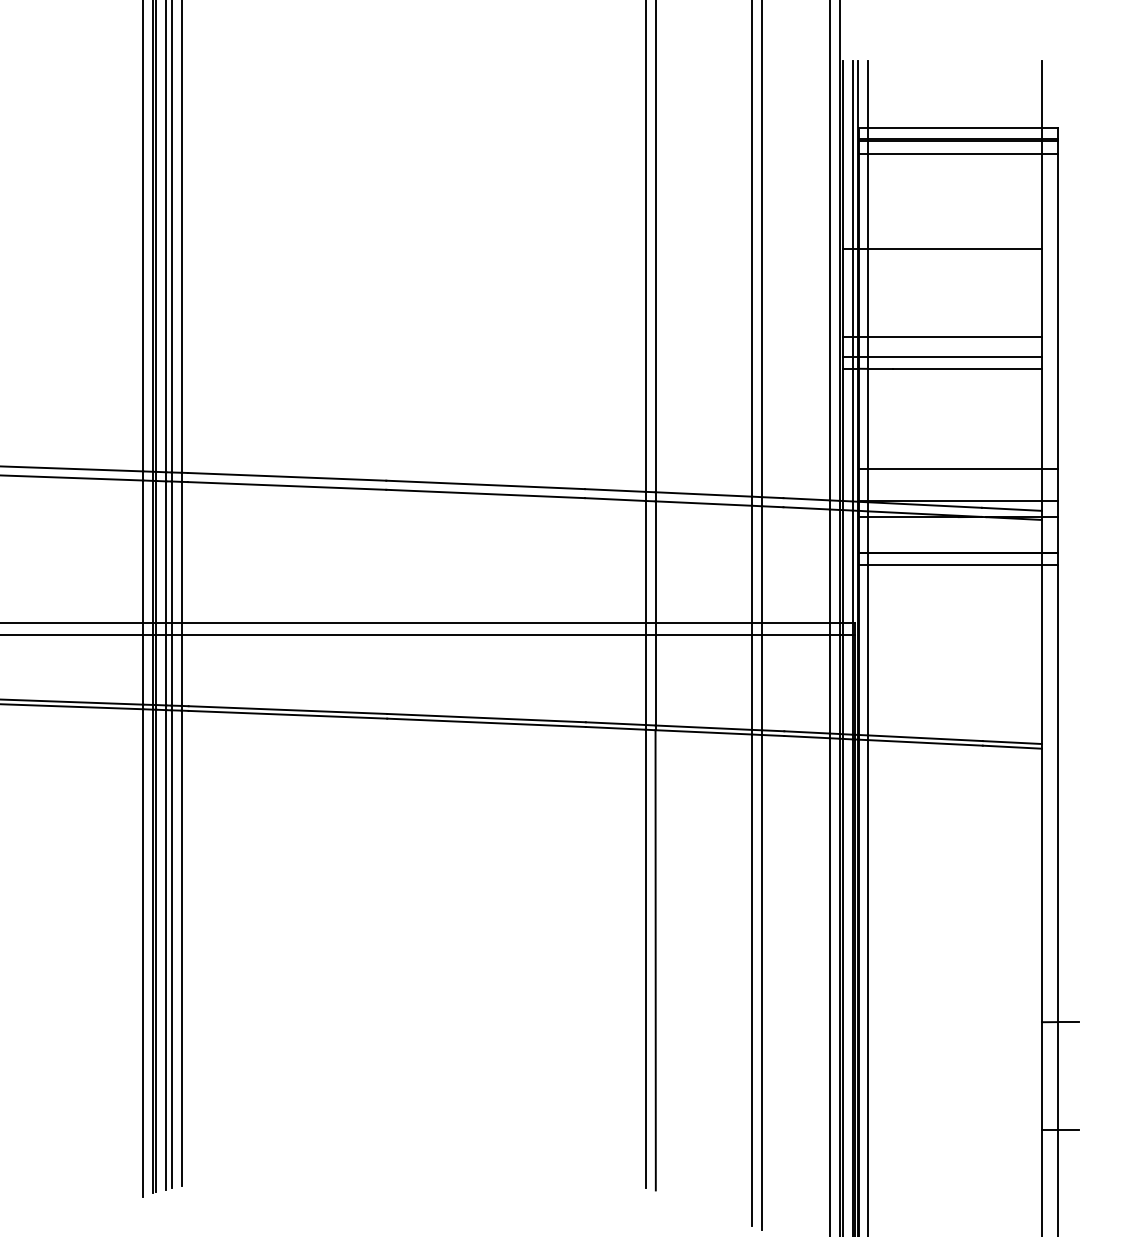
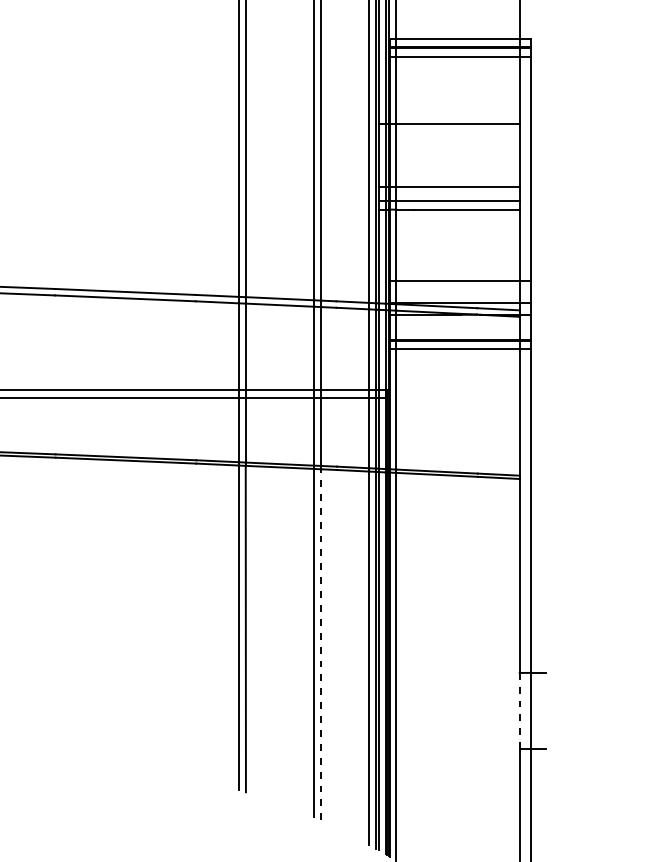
line: (762, 981) -> (321, 644), solid -> dashed
line: (1041, 1075) -> (519, 710), solid -> dashed

